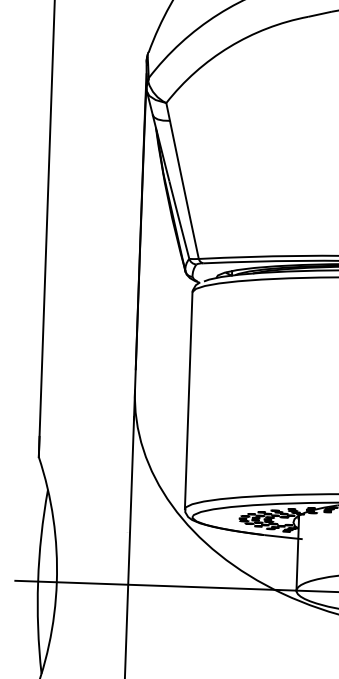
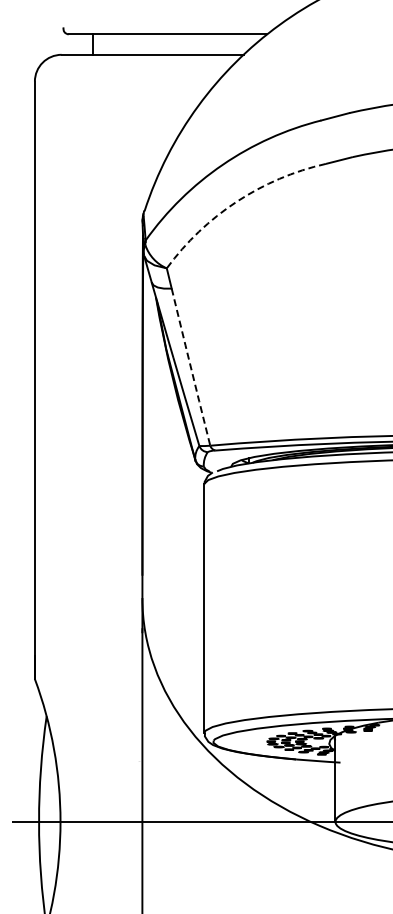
arc: (229, 46) -> (236, 201), solid -> dashed
line: (183, 190) -> (190, 367), solid -> dashed

